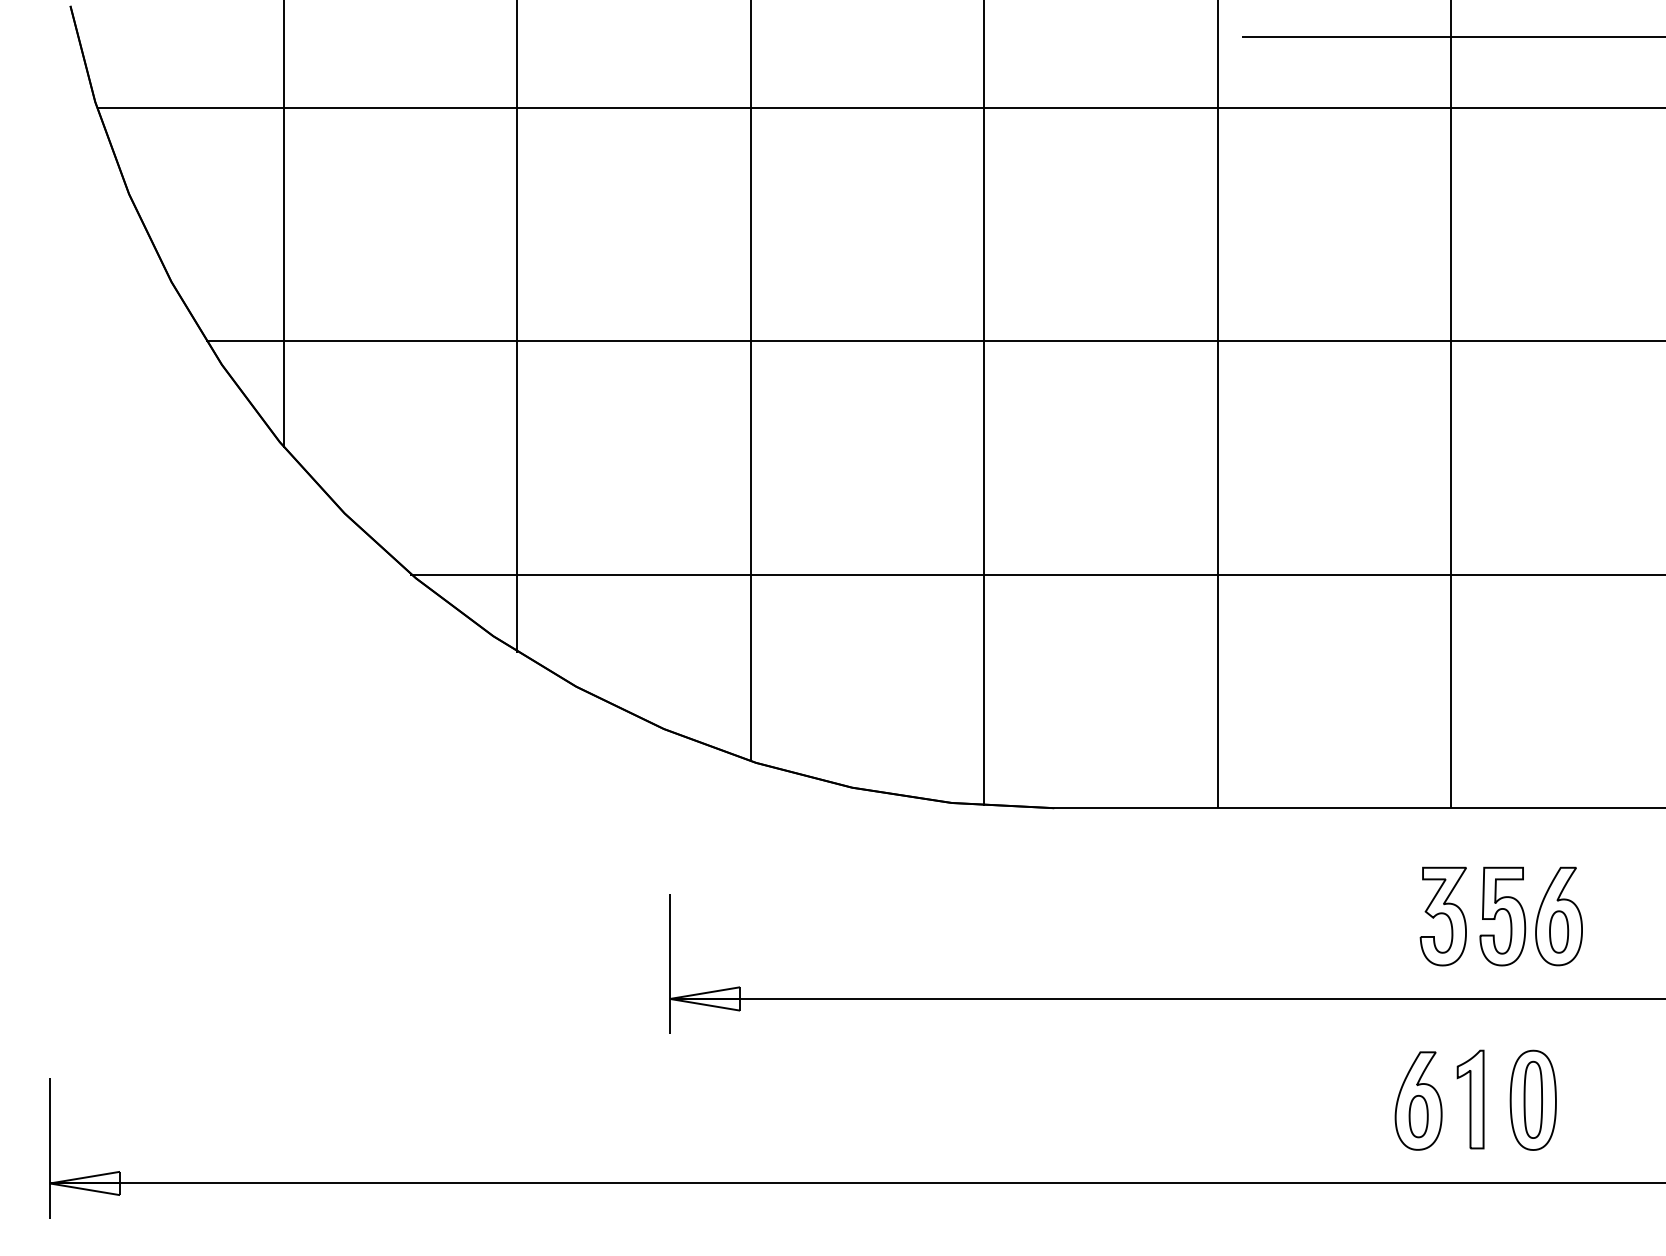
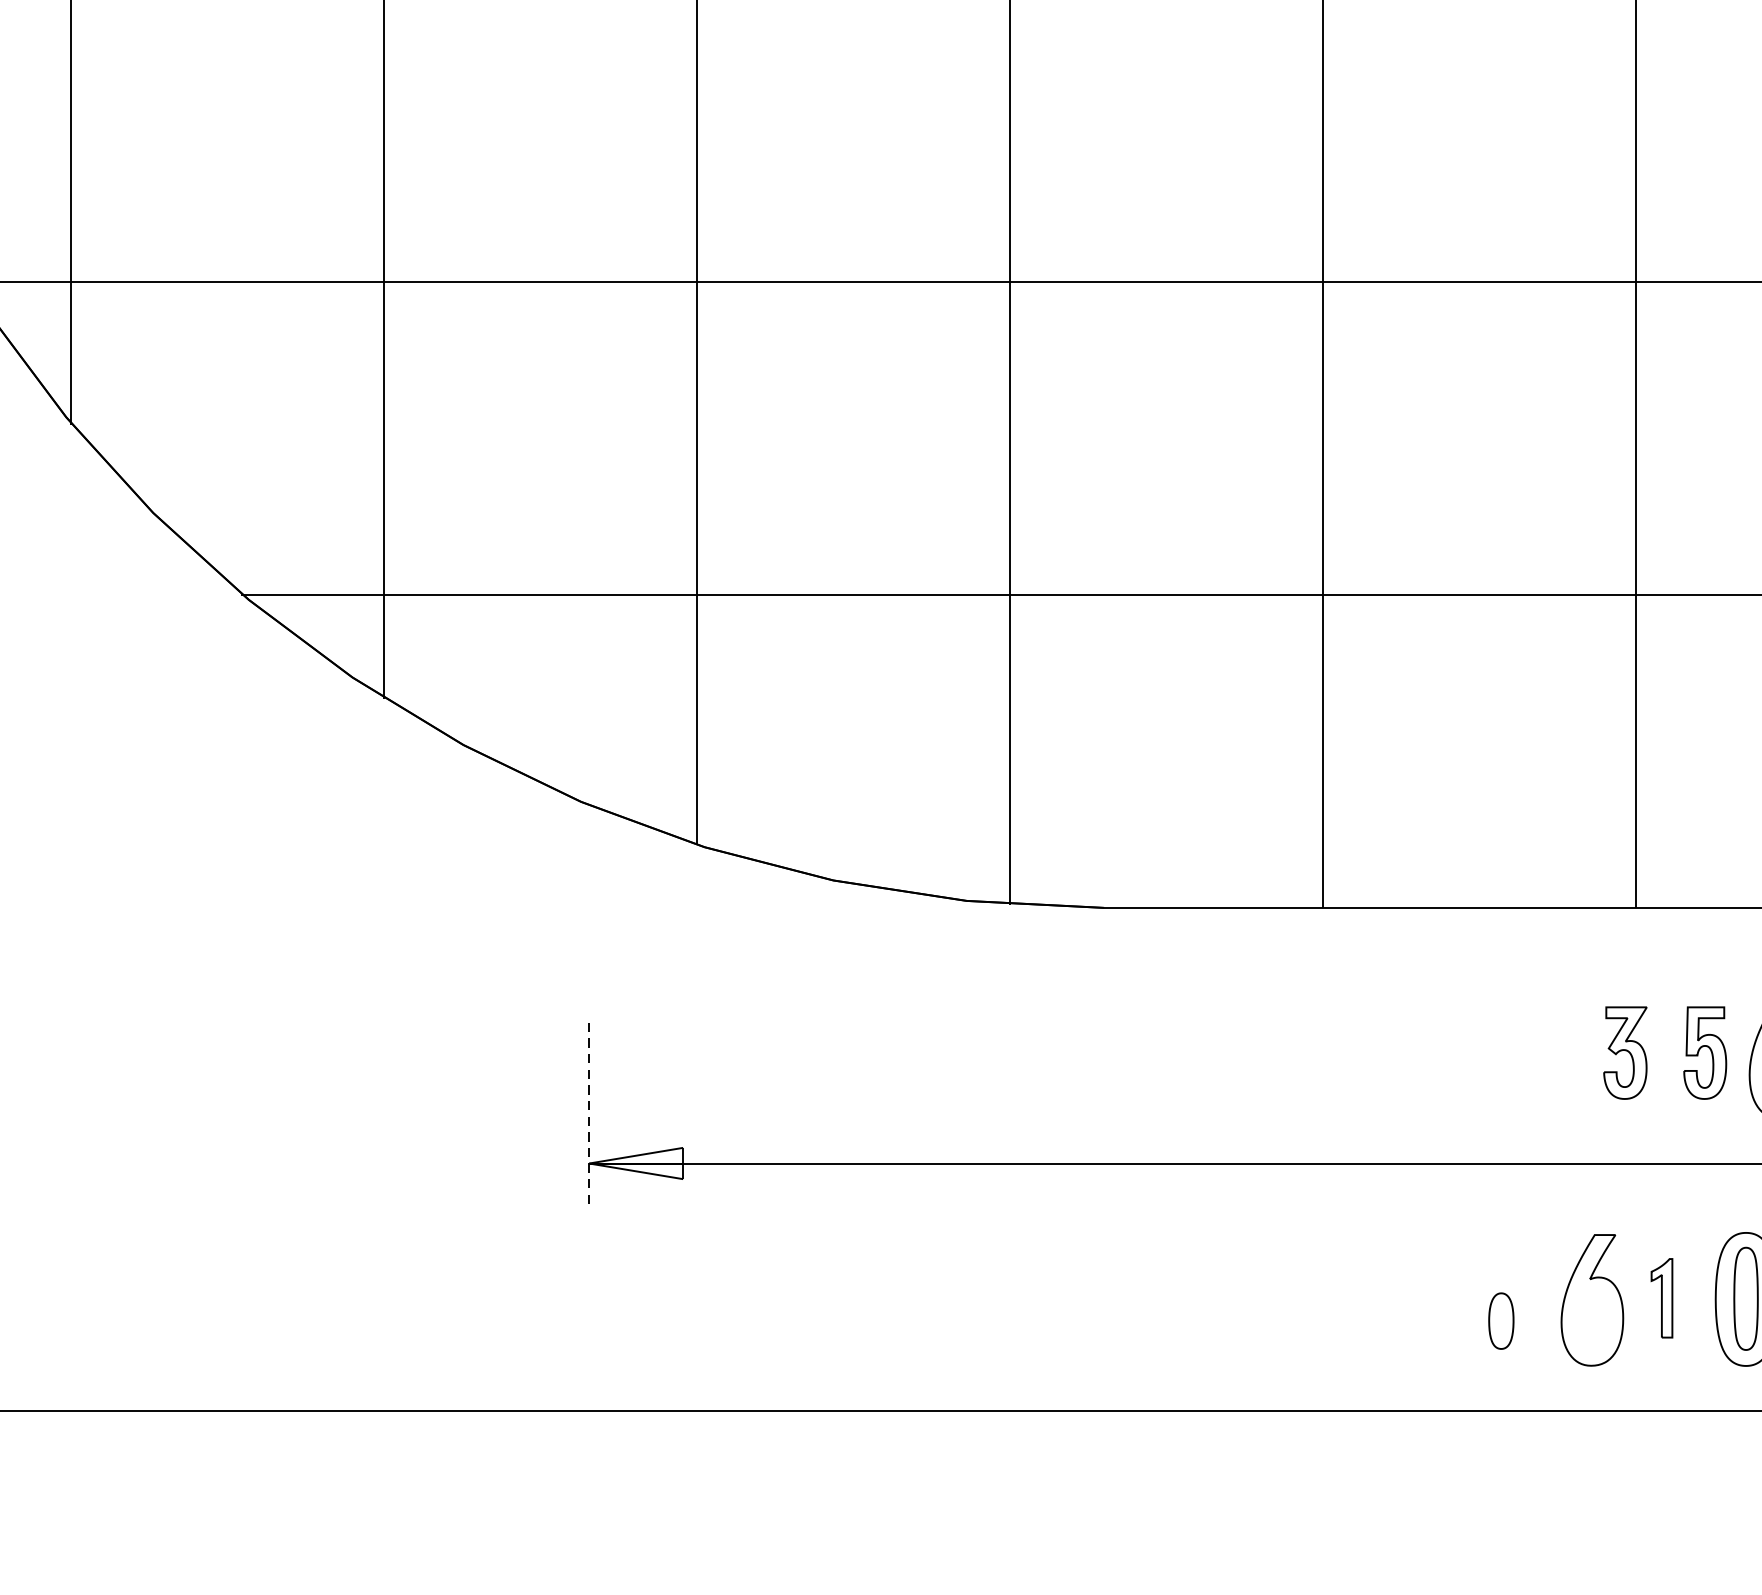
part: (1442, 916) -> (1624, 1053), size x0.7
part: (1502, 916) -> (1704, 1053), size x0.7
line: (670, 964) -> (589, 1117), solid -> dashed
part: (1470, 1099) -> (1661, 1298), size x0.6
part: (1418, 1116) -> (1501, 1321), moved

